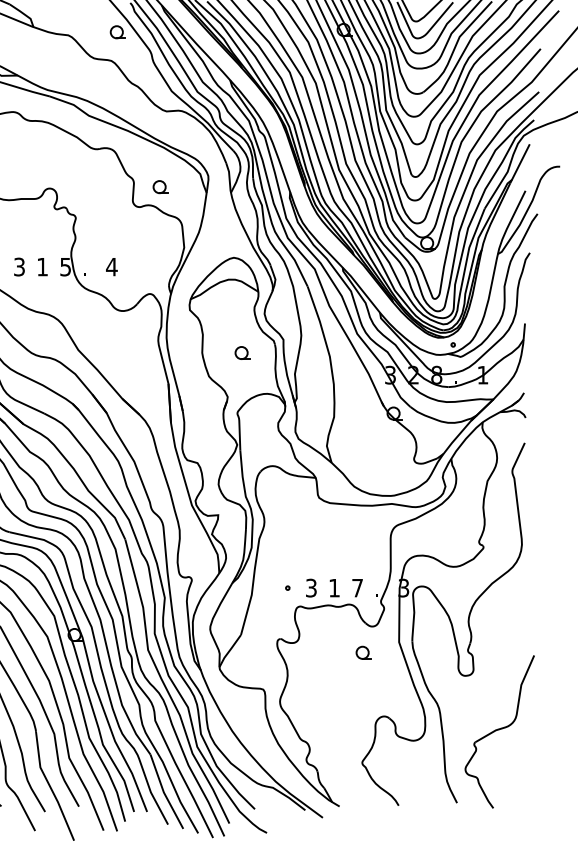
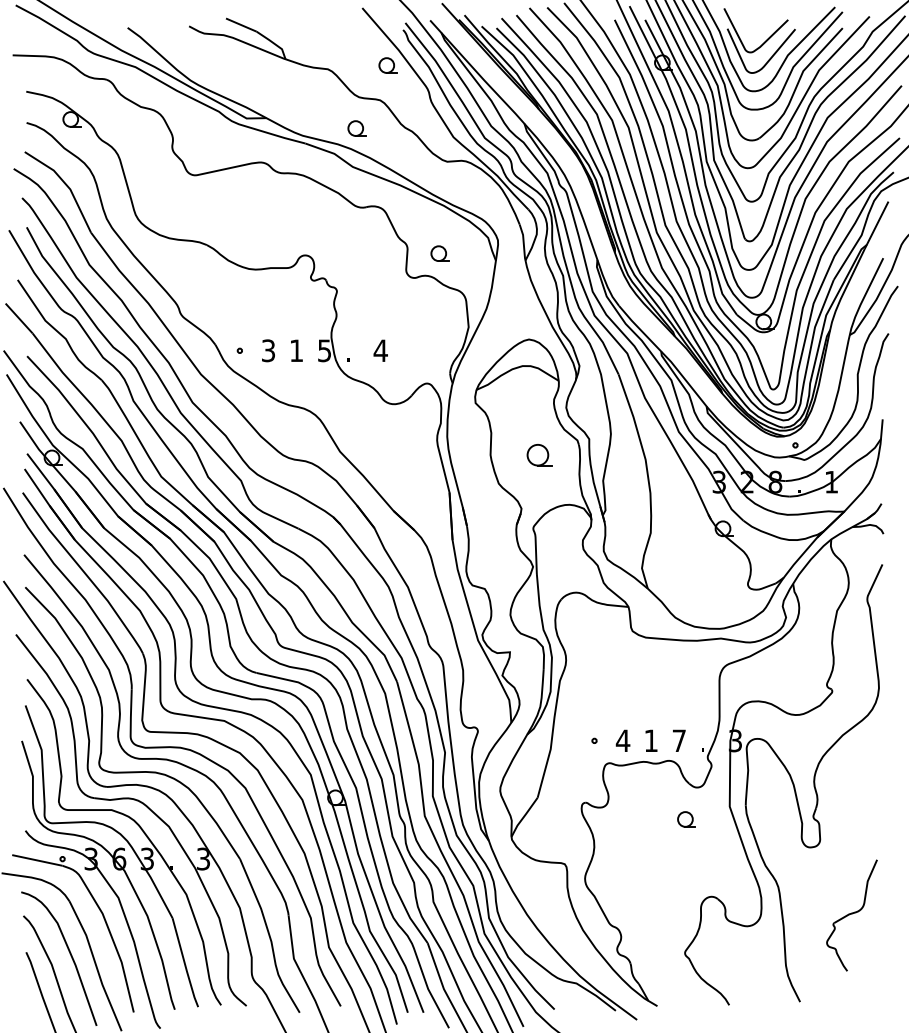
part: (91, 84) -> (356, 128), added
part: (242, 353) -> (539, 455), size x1.4
text: (310, 587) -> (622, 740), 3 -> 4
part: (499, 731) -> (851, 915), size x0.6

